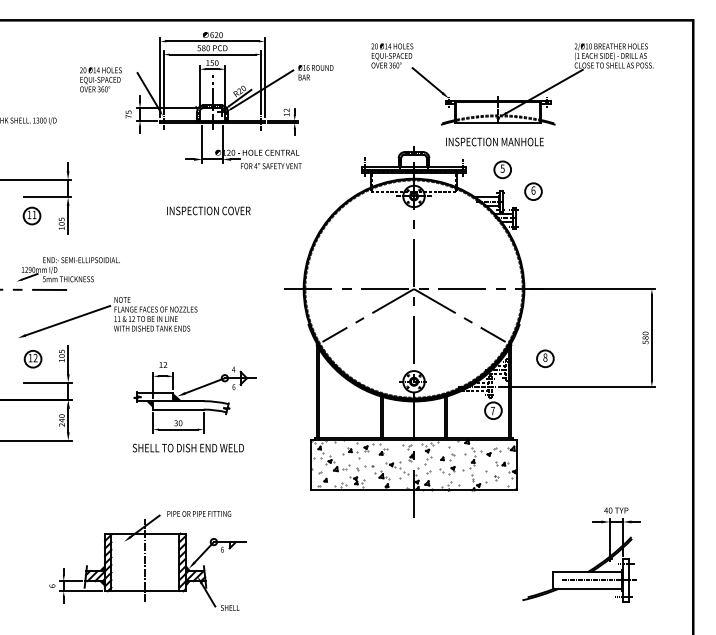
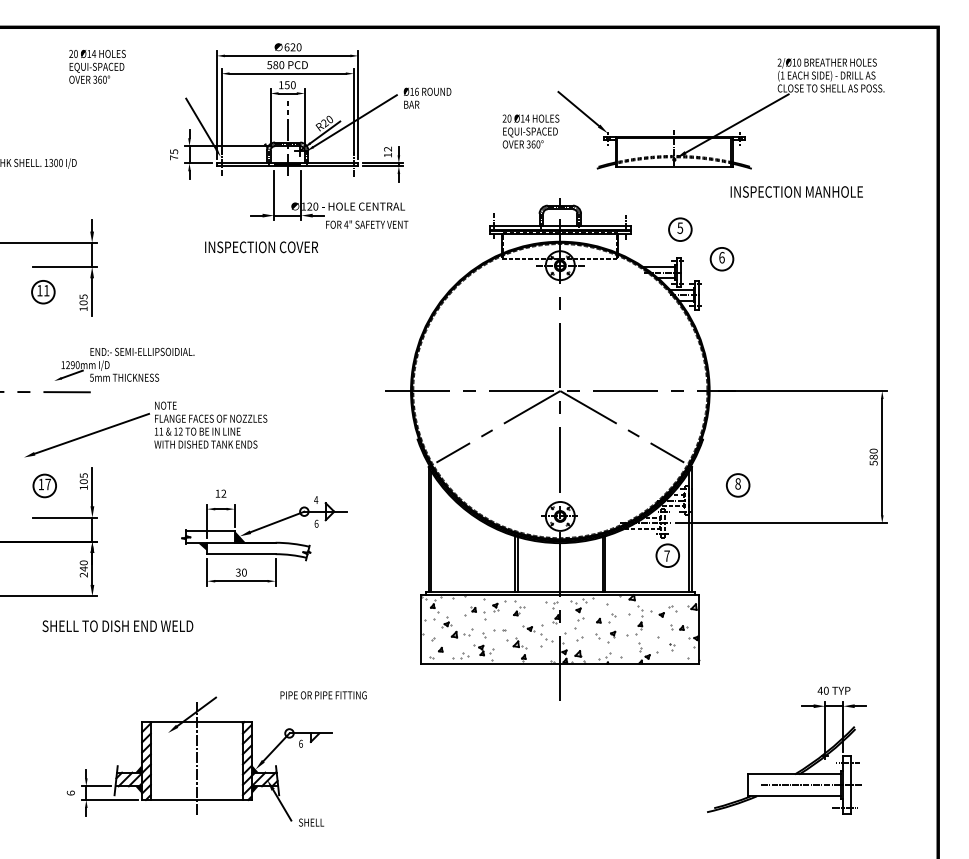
text: (391, 55) -> (530, 131), moved
text: (100, 79) -> (97, 66), moved
text: (494, 141) -> (796, 191), moved
text: (208, 211) -> (261, 247), moved
part: (68, 262) -> (124, 355), moved
text: (35, 358) -> (47, 484), 12 -> 17
text: (188, 448) -> (117, 626), moved
text: (199, 514) -> (323, 695), moved

